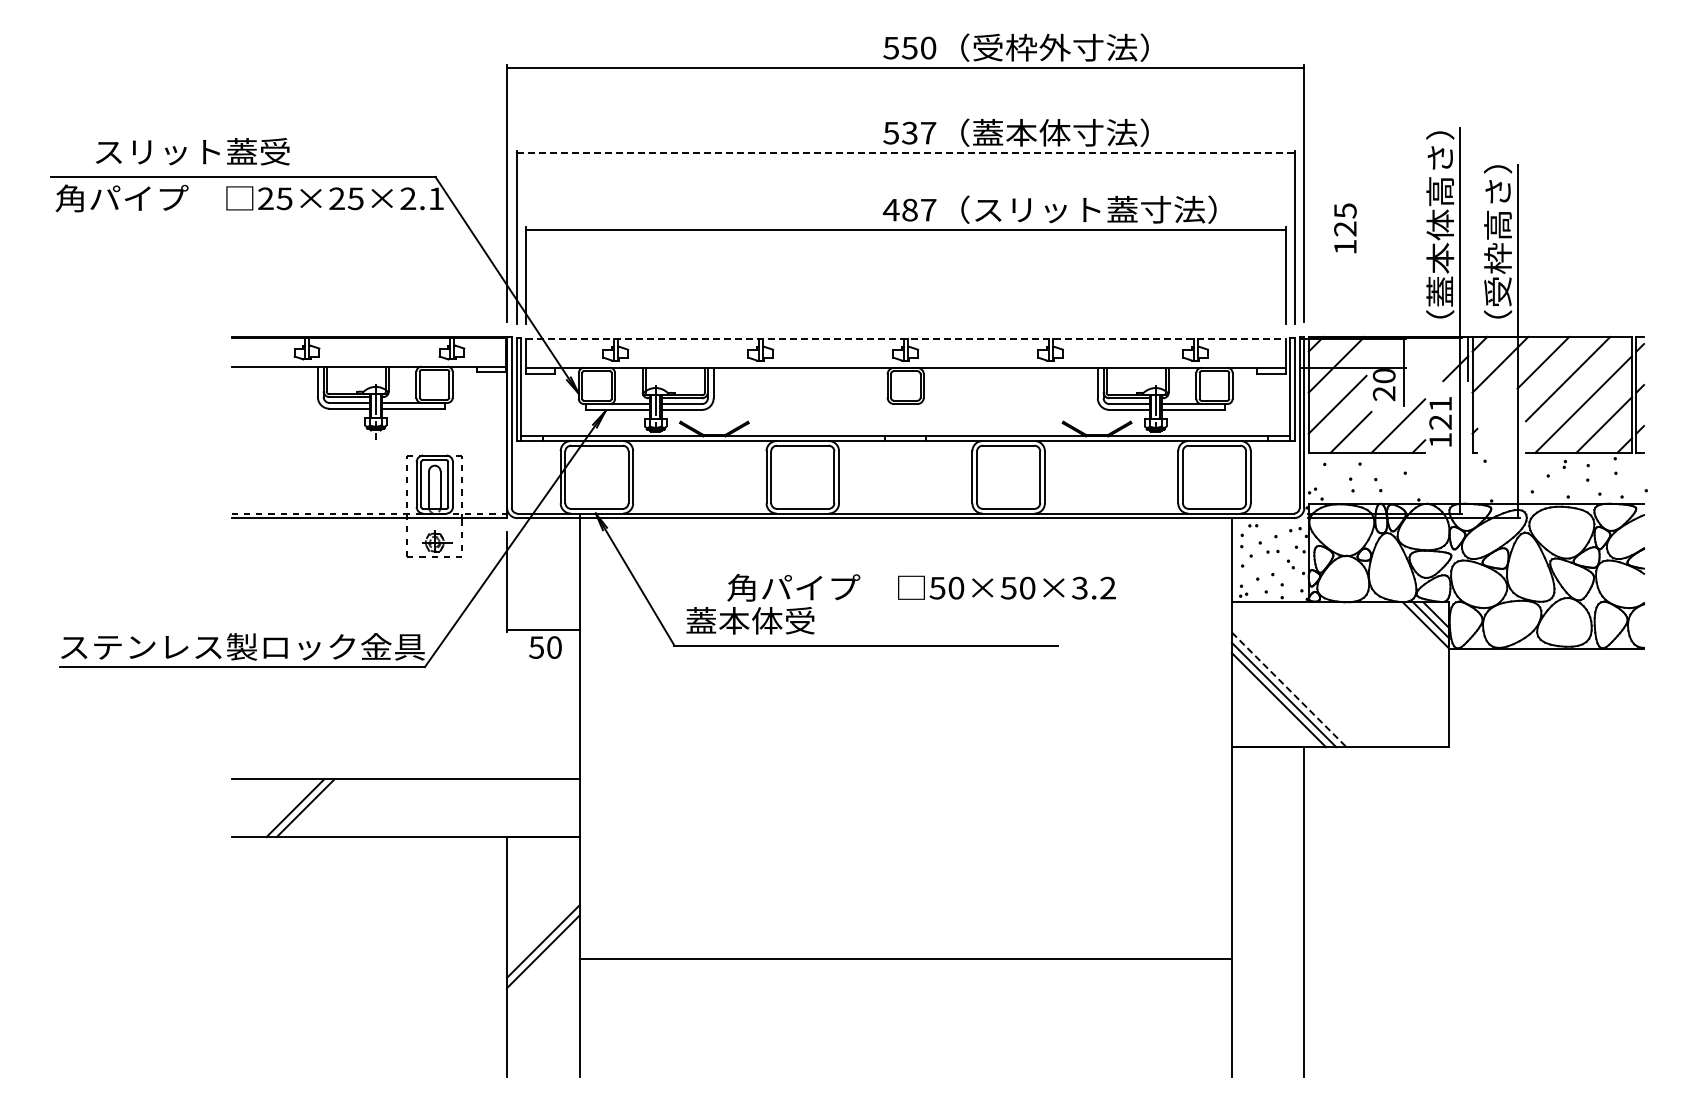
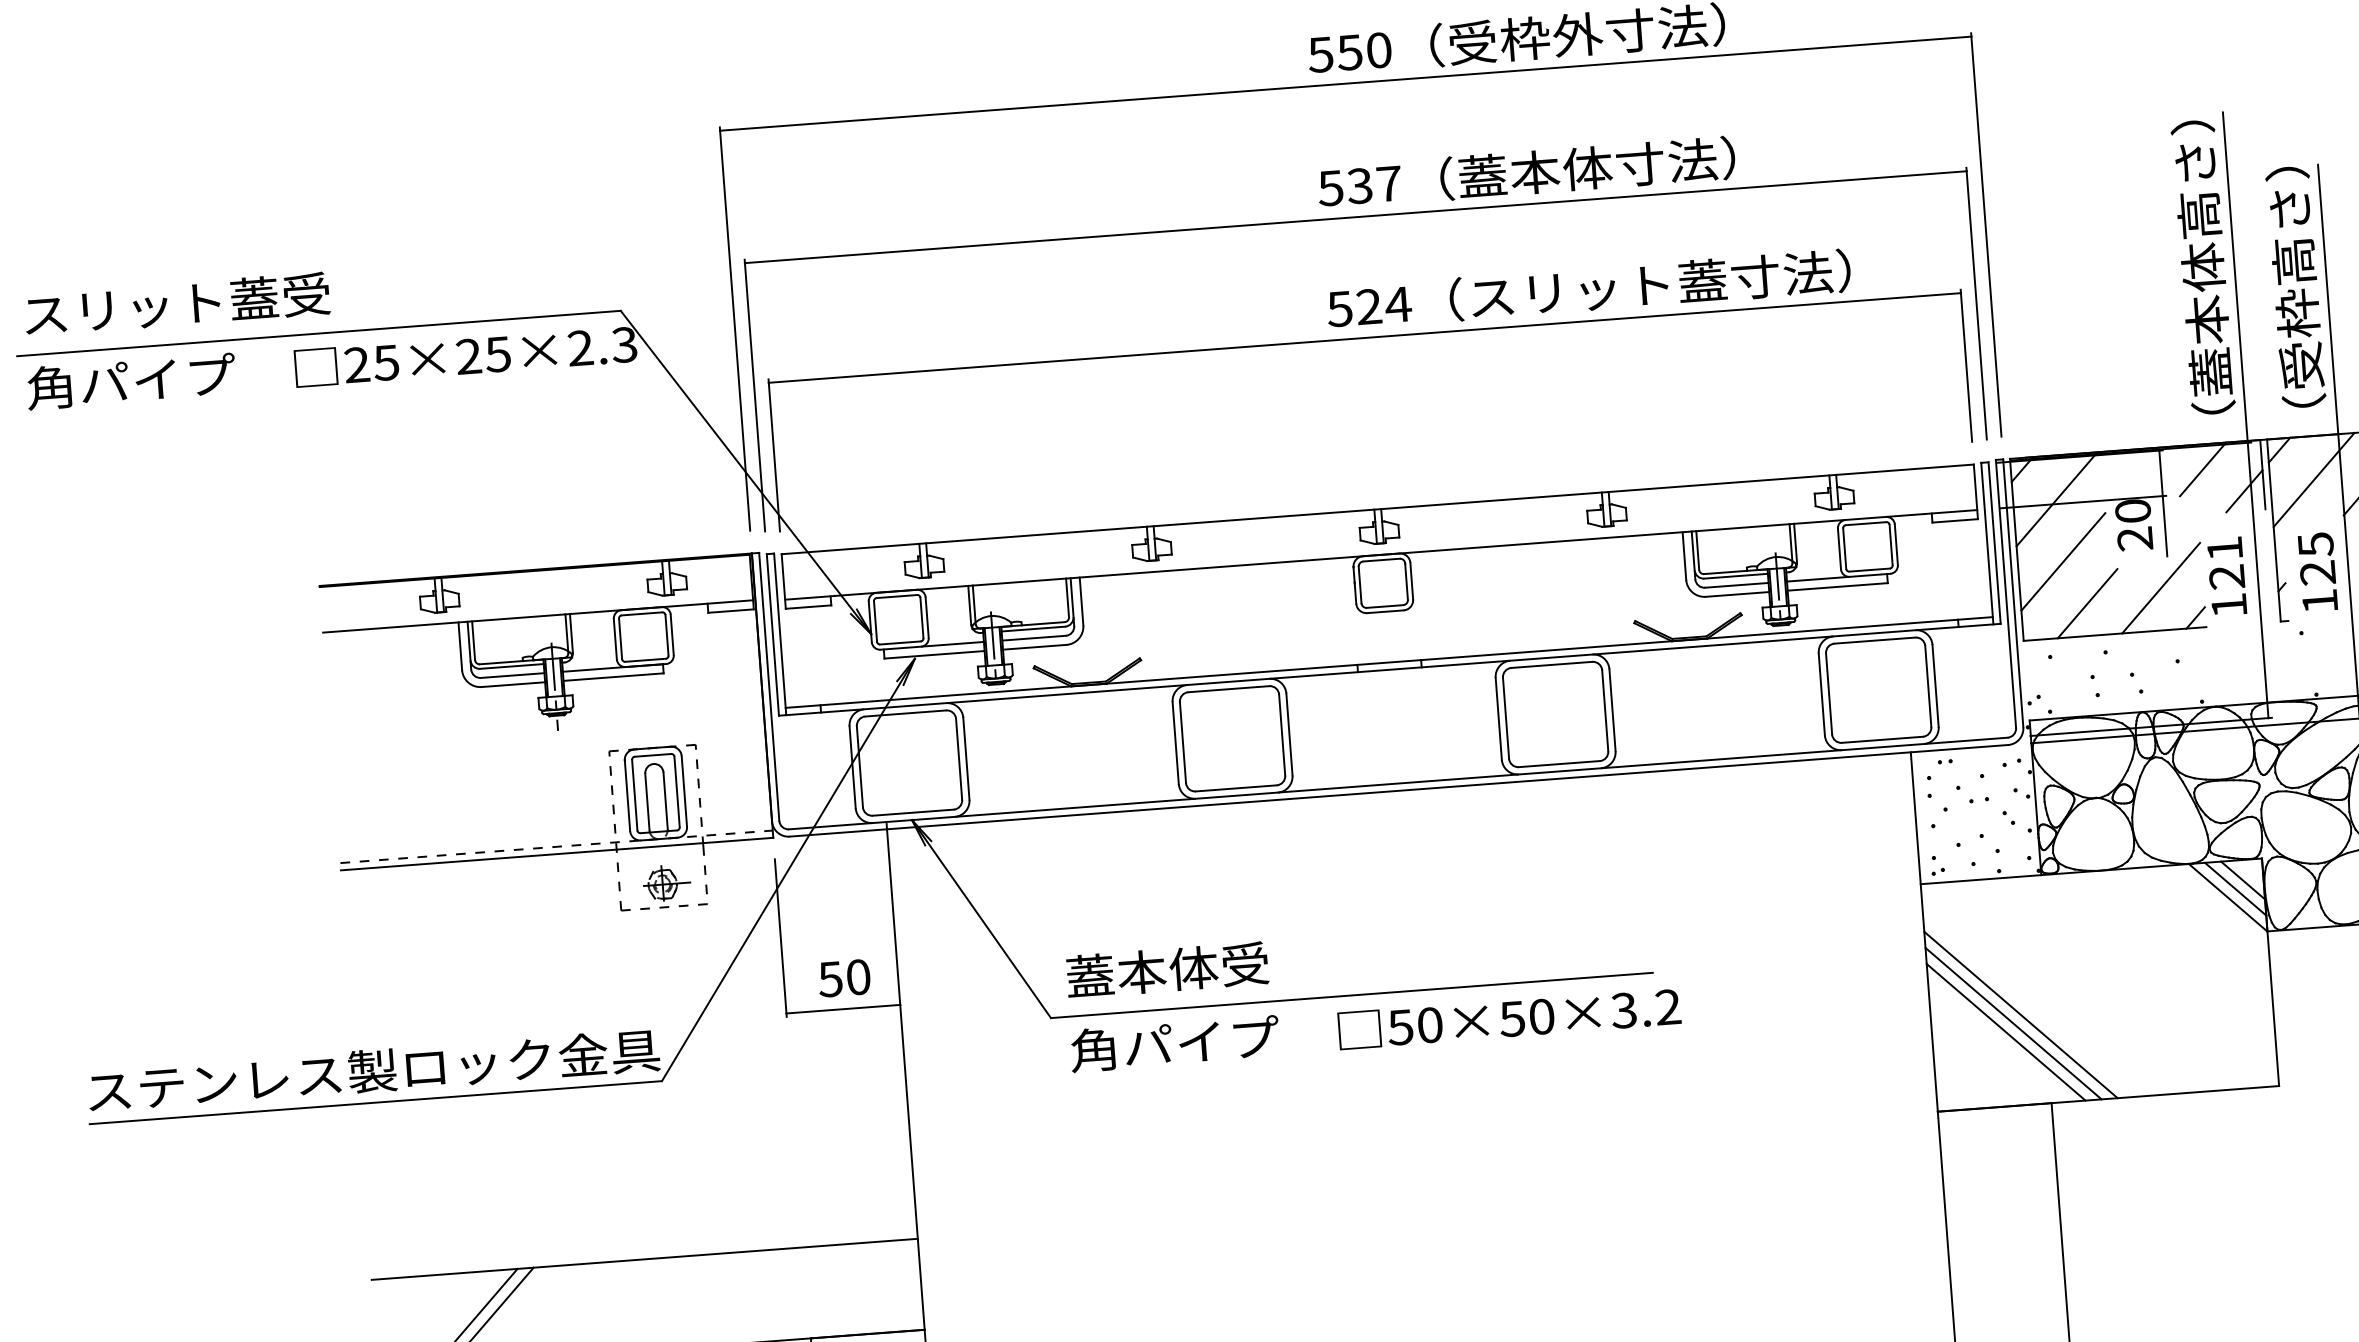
text: (192, 151) -> (176, 303), moved
line: (906, 152) -> (1356, 216), dashed -> solid
text: (435, 198) -> (623, 344), 25×25×2.1 -> 25×25×2.3
text: (909, 209) -> (1368, 305), 487 -> 524
text: (1345, 228) -> (2318, 572), moved
line: (905, 338) -> (1377, 508), dashed -> solid
line: (1430, 352) -> (2202, 468), added
text: (921, 587) -> (1375, 1028), moved
text: (545, 647) -> (844, 978), moved
line: (1289, 690) -> (2021, 1015), dashed -> solid

